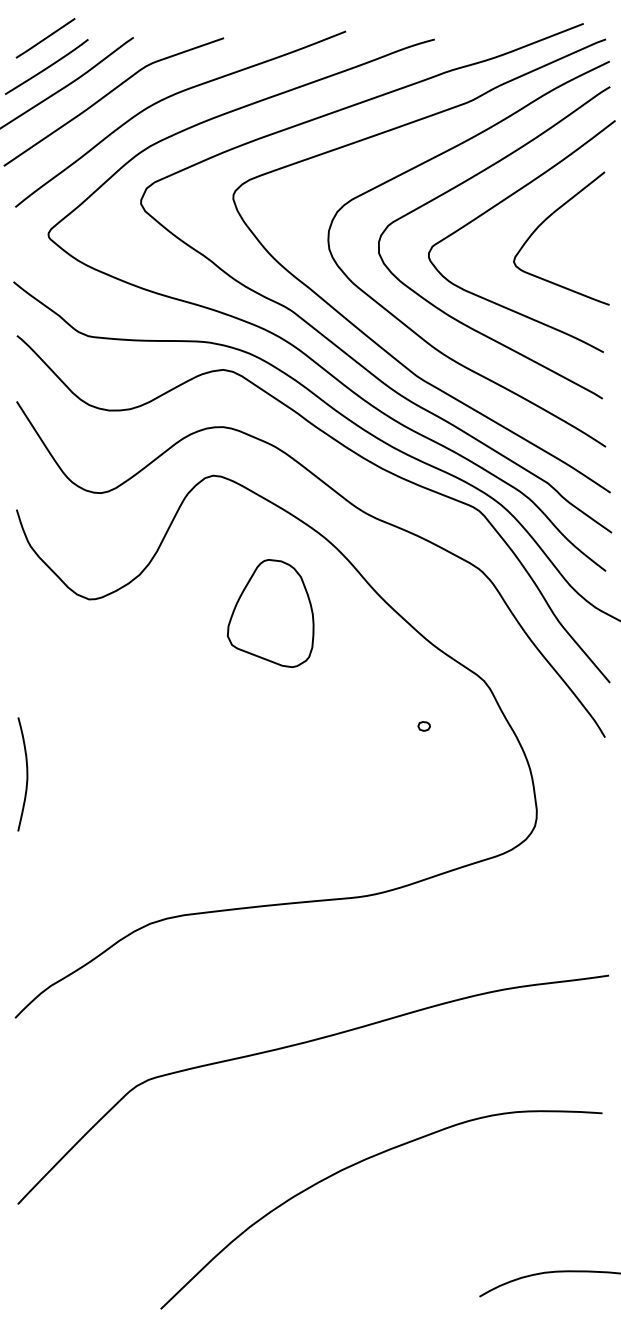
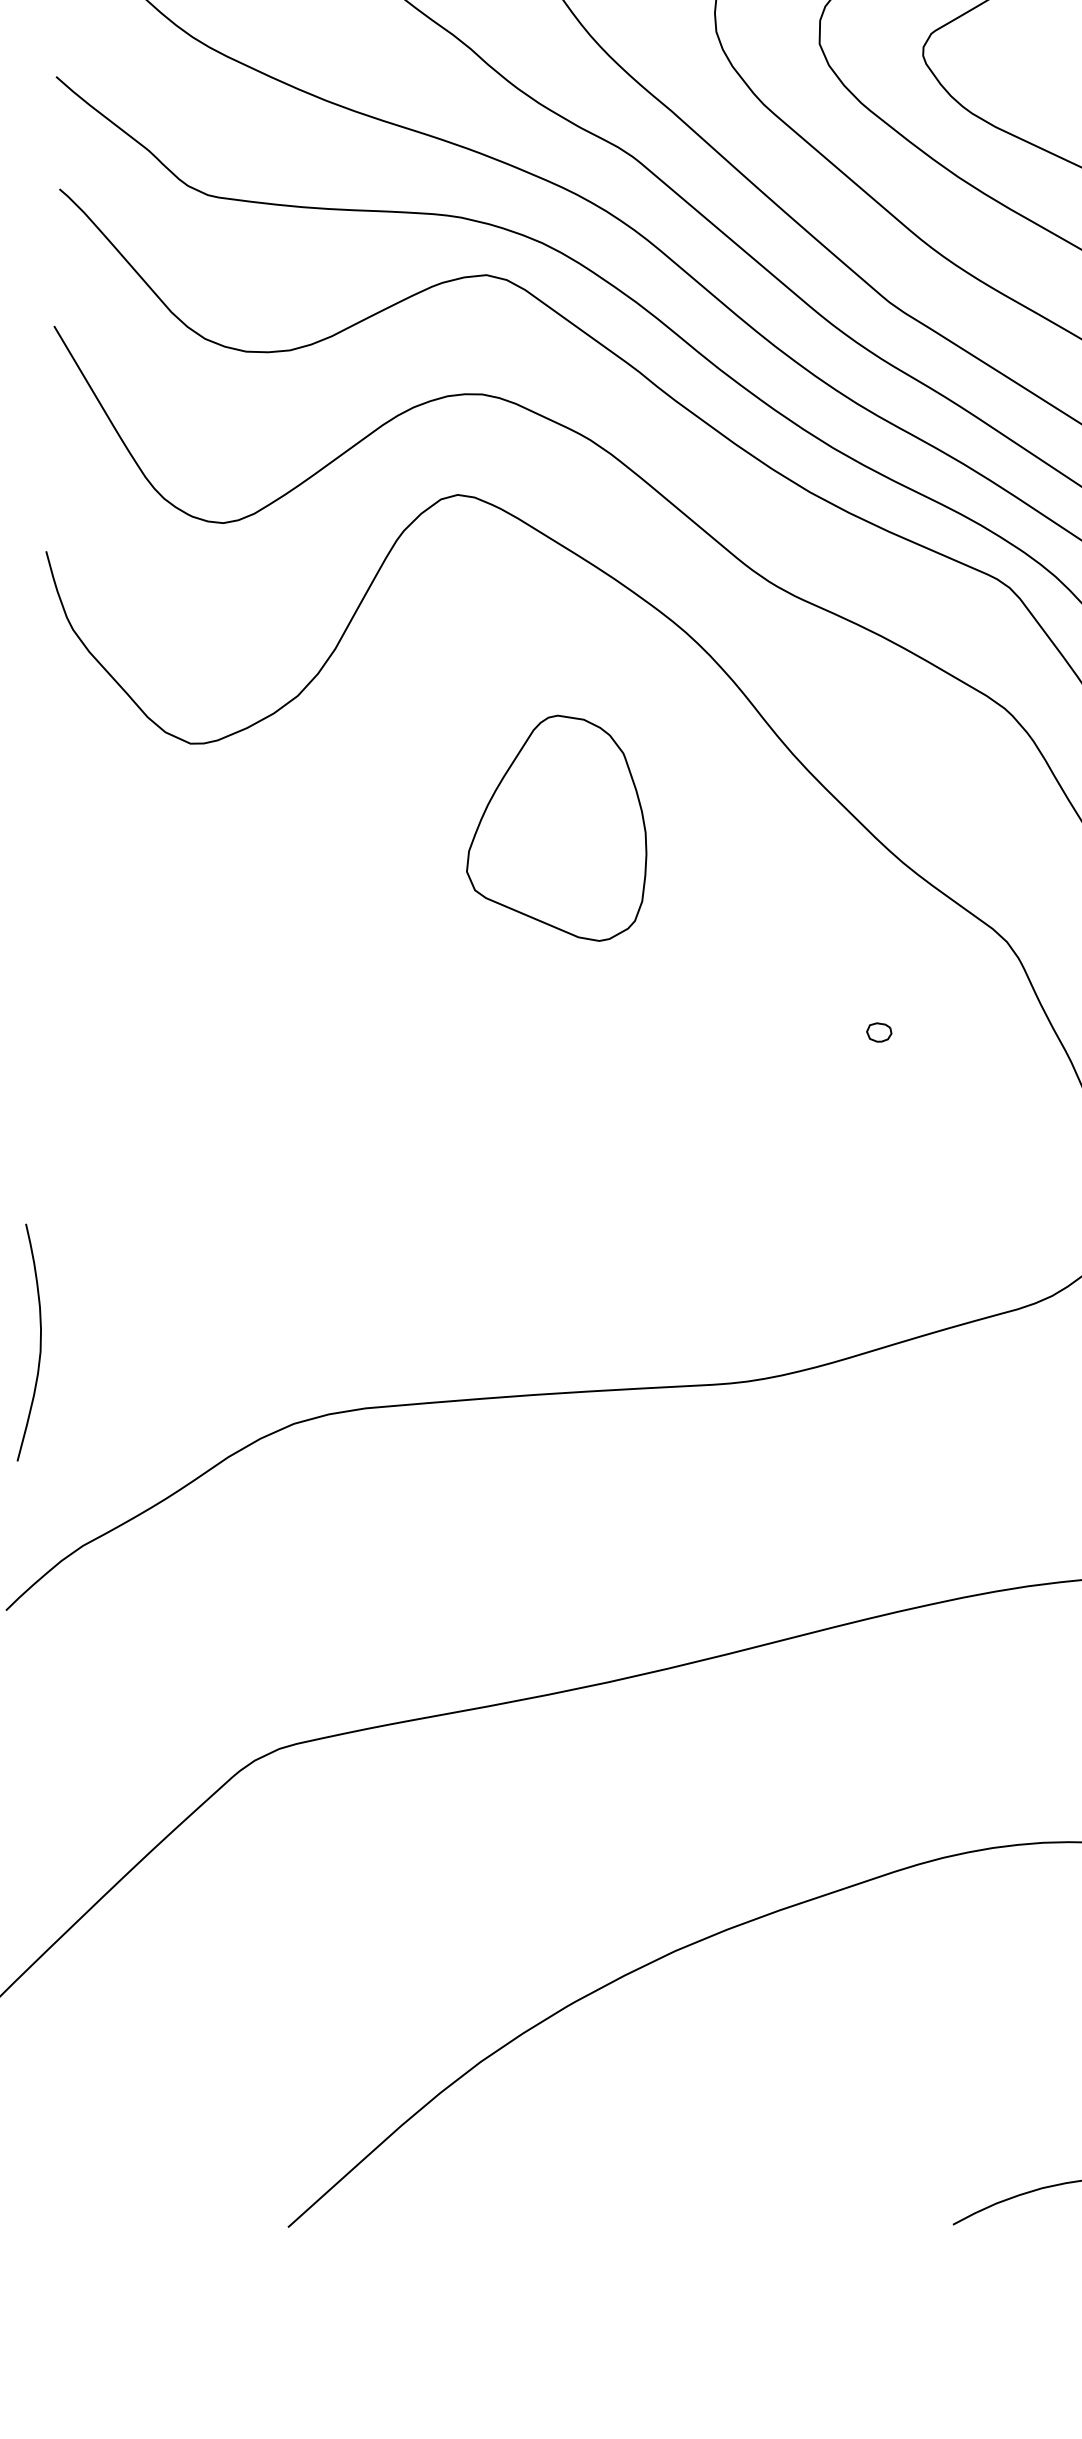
part: (270, 613) -> (557, 827), moved
curve: (26, 774) -> (38, 1343), moved

